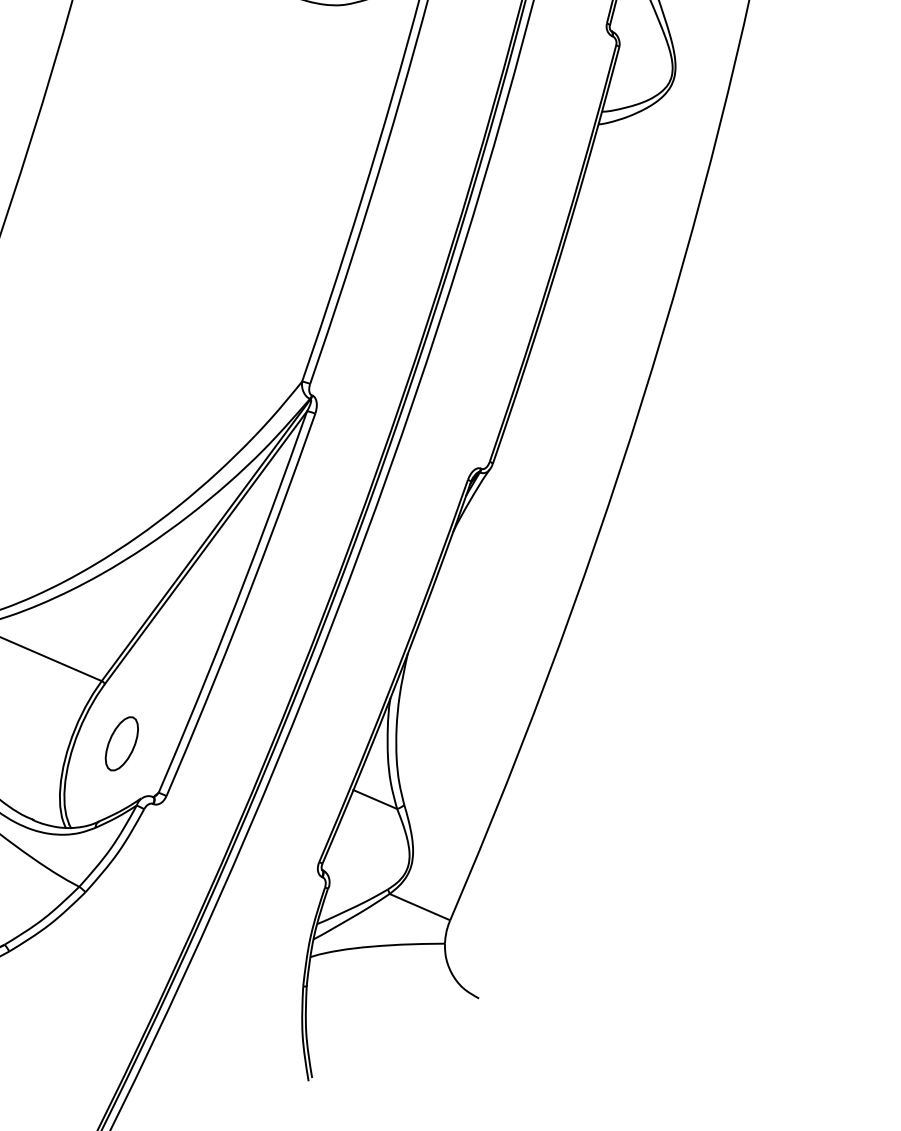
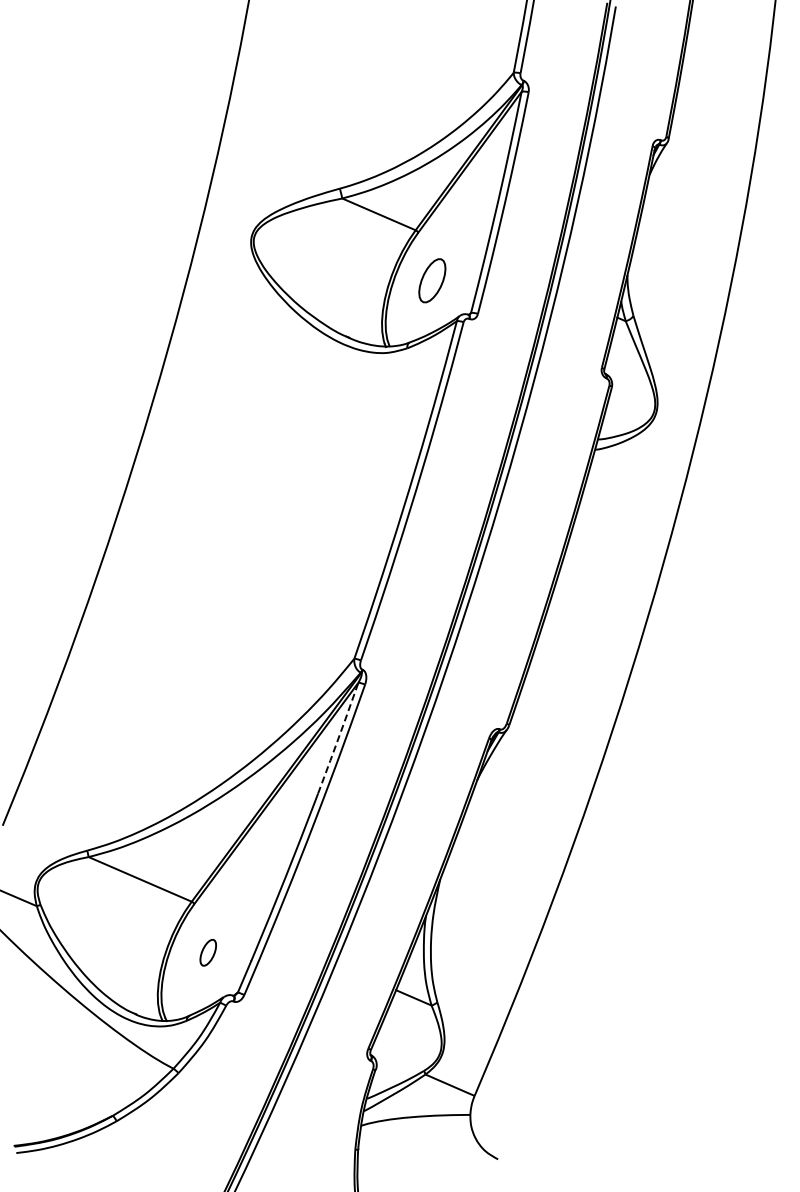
line: (282, 480) -> (338, 738), solid -> dashed
part: (122, 743) -> (208, 952), size x0.6

